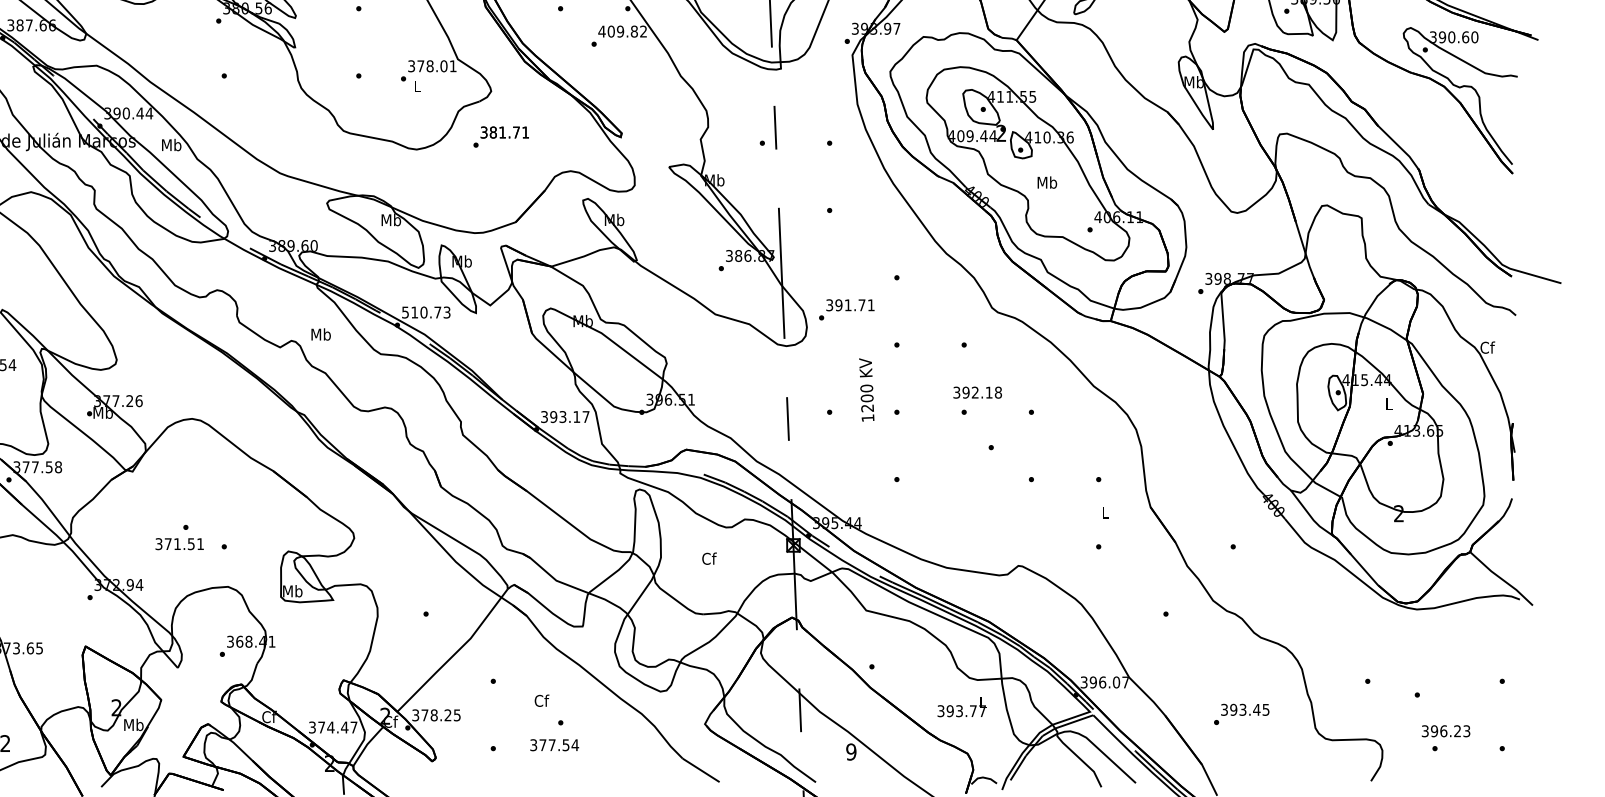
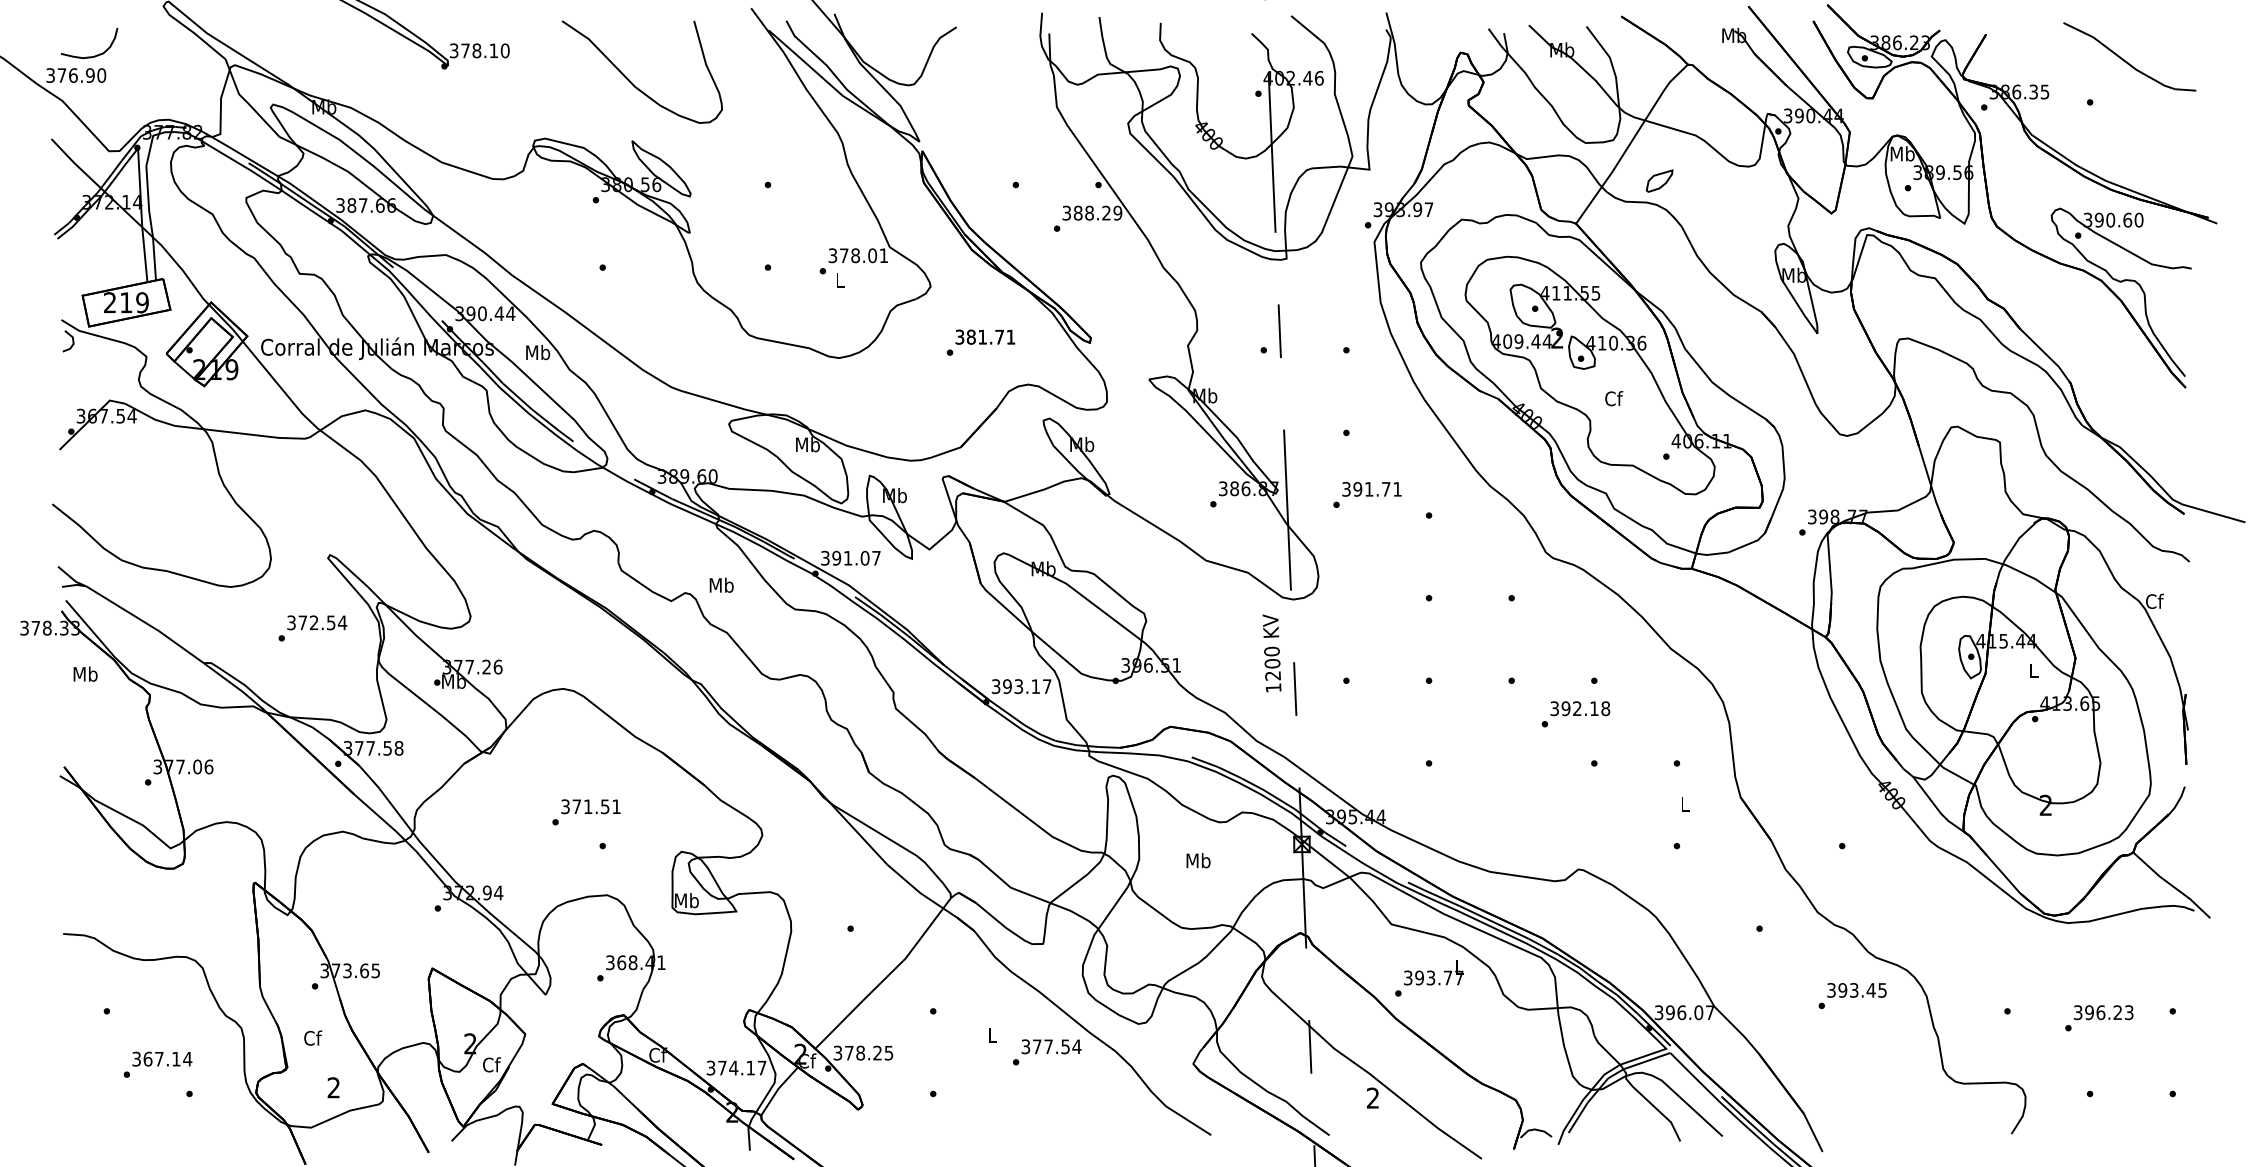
text: (622, 31) -> (1092, 212), 409.82 -> 388.29
text: (500, 136) -> (980, 342), moved
text: (1047, 182) -> (1613, 398), Mb -> Cf
text: (846, 309) -> (1367, 494), moved
text: (425, 311) -> (850, 557), 510.73 -> 391.07
text: (866, 390) -> (1271, 653), moved
text: (977, 392) -> (1580, 708), moved
text: (179, 543) -> (590, 806), moved
text: (709, 558) -> (1198, 860), Cf -> Mb
text: (542, 700) -> (993, 1034), Cf -> L
text: (961, 706) -> (1433, 972), moved
text: (1241, 714) -> (1852, 995), moved
text: (133, 724) -> (491, 1064), Mb -> Cf
text: (344, 727) -> (750, 1067), 374.47 -> 374.17
text: (1445, 731) -> (2103, 1012), moved
text: (554, 744) -> (1051, 1046), moved
text: (850, 751) -> (1372, 1097), 9 -> 2

